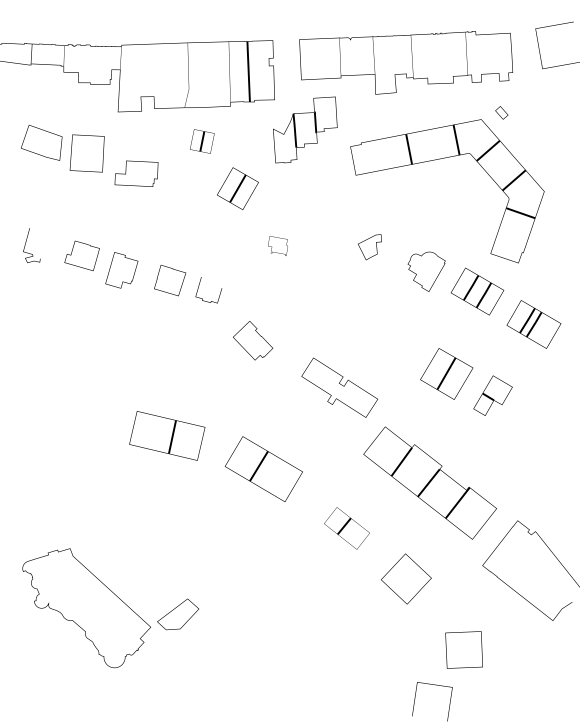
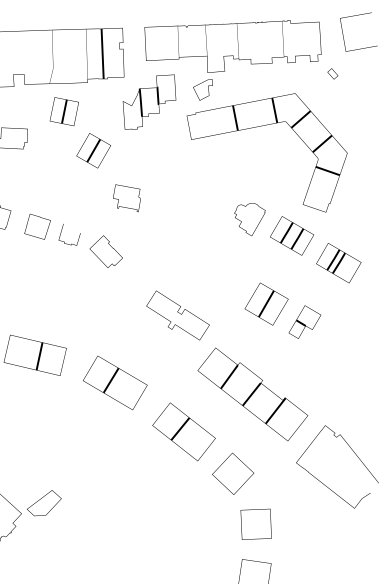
part: (501, 112) -> (332, 73), moved
part: (201, 141) -> (63, 111), size x1.43
part: (277, 245) -> (126, 197), size x1.67
part: (369, 247) -> (202, 90), moved
part: (253, 340) -> (106, 251), moved
part: (346, 528) -> (183, 432), size x1.67
part: (463, 649) -> (255, 523), moved

